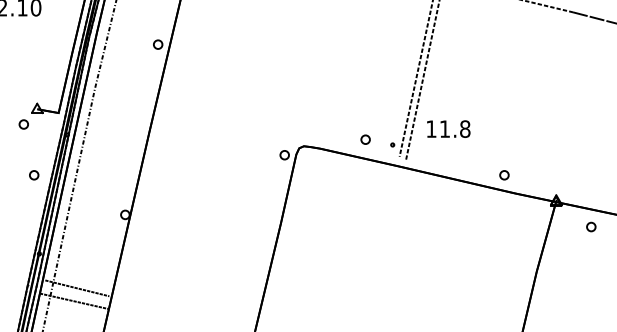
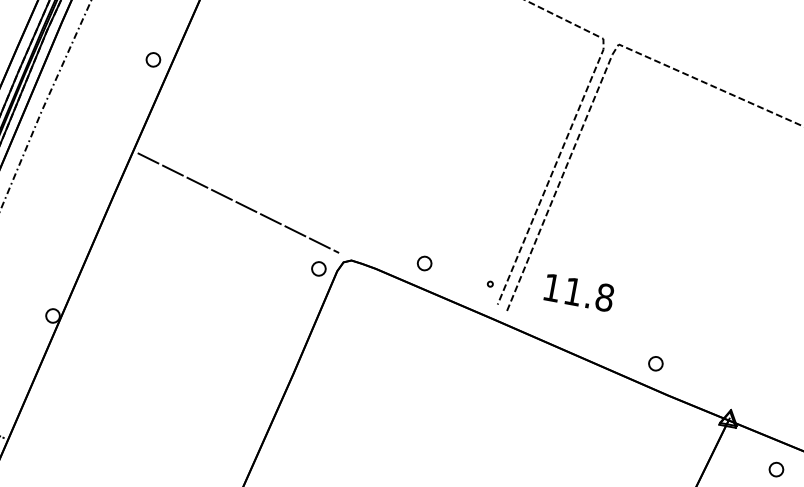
line: (227, 123) -> (238, 202), added
text: (448, 128) -> (578, 291), moved
part: (365, 139) -> (424, 263), moved

